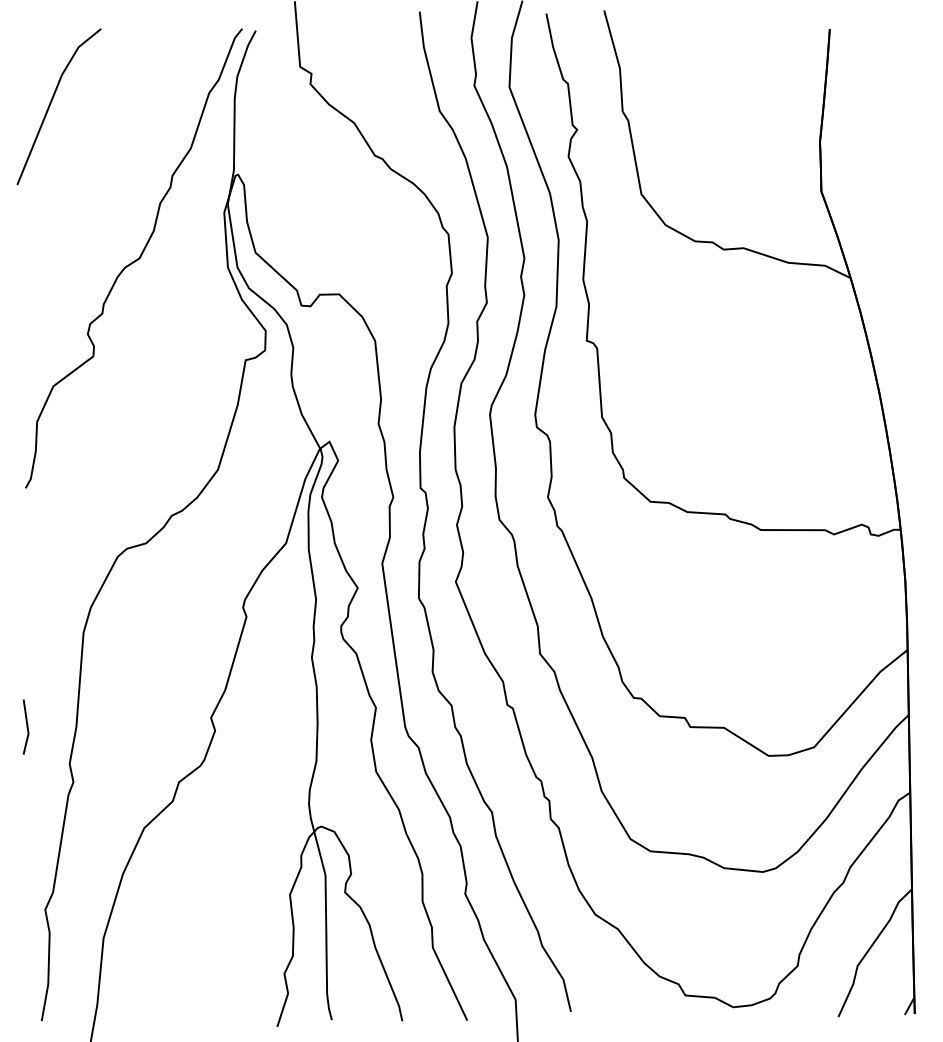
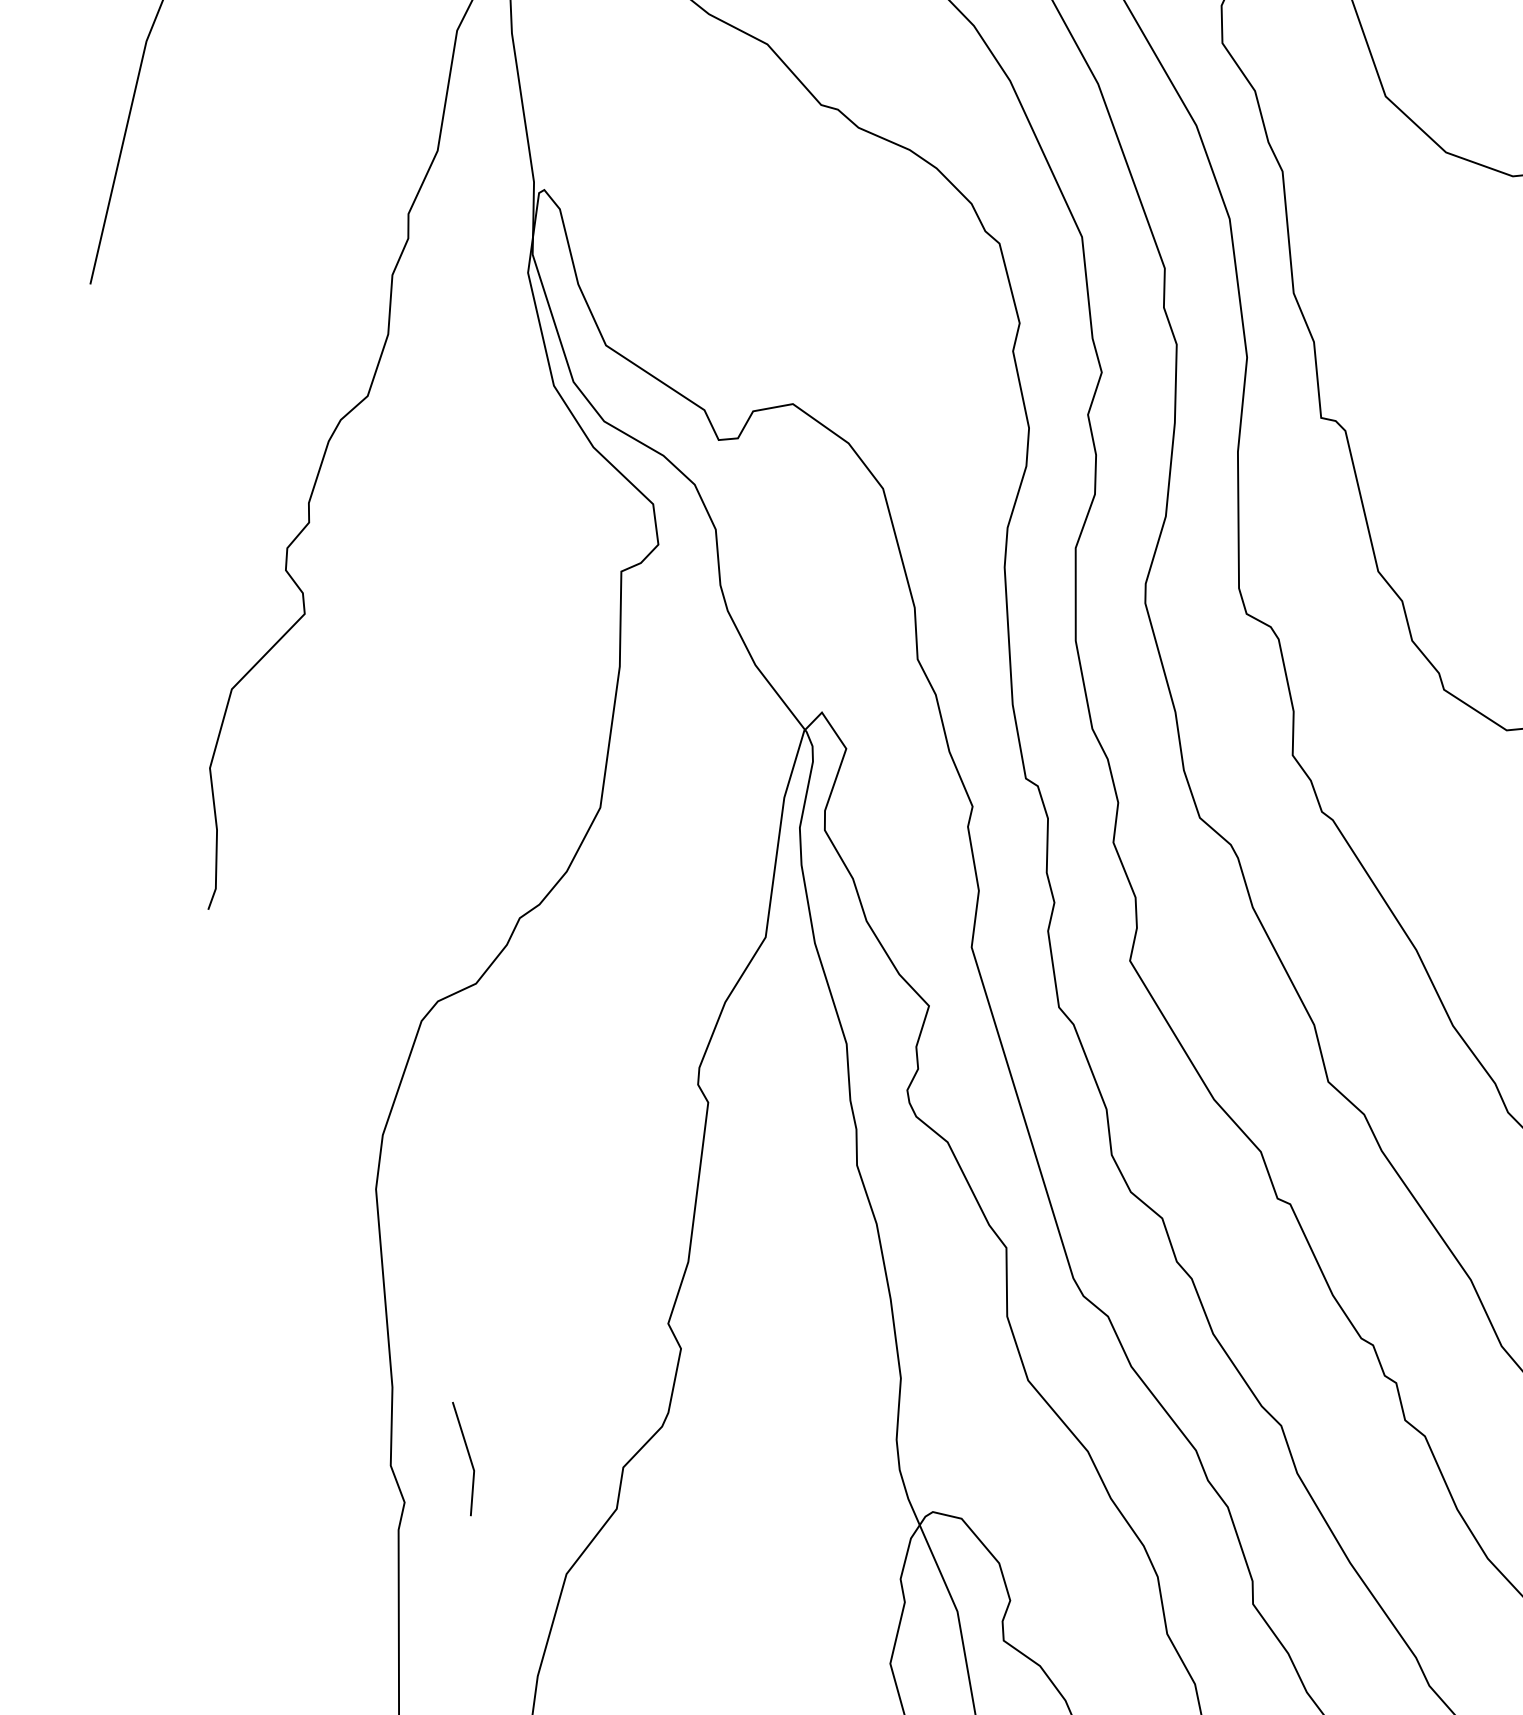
line: (26, 726) -> (467, 1456), moved

